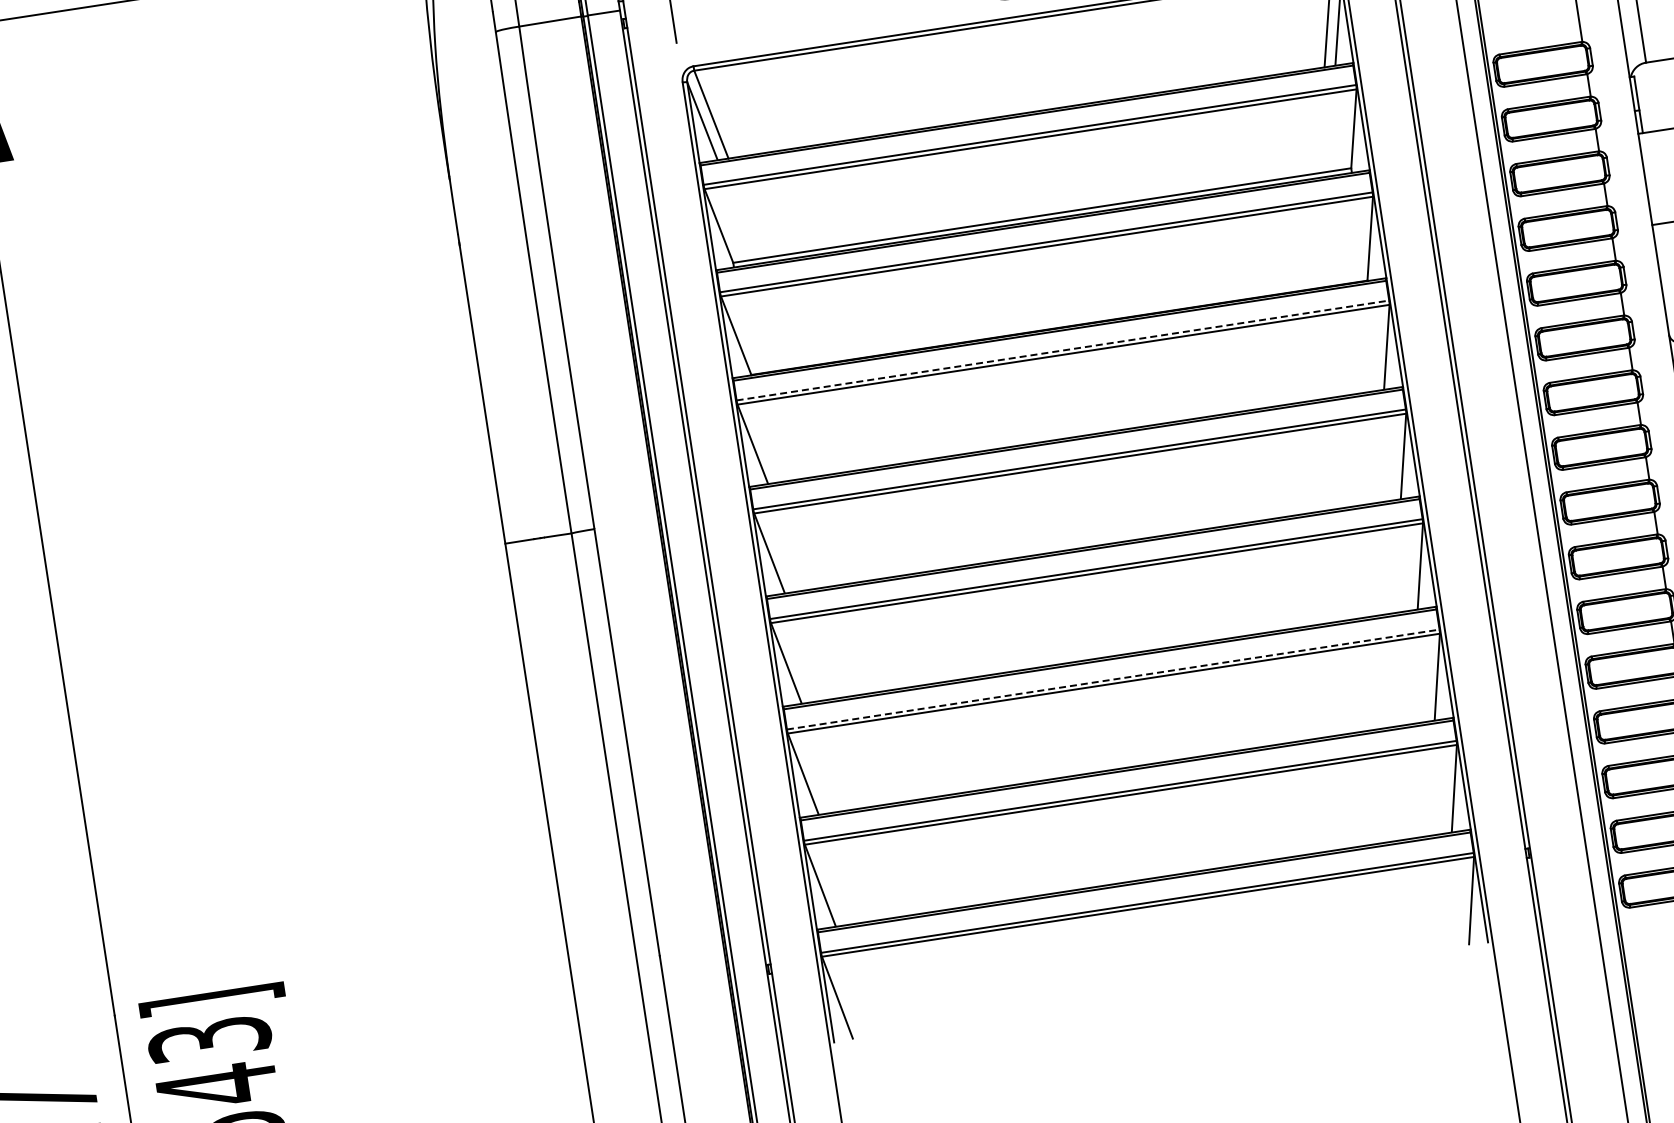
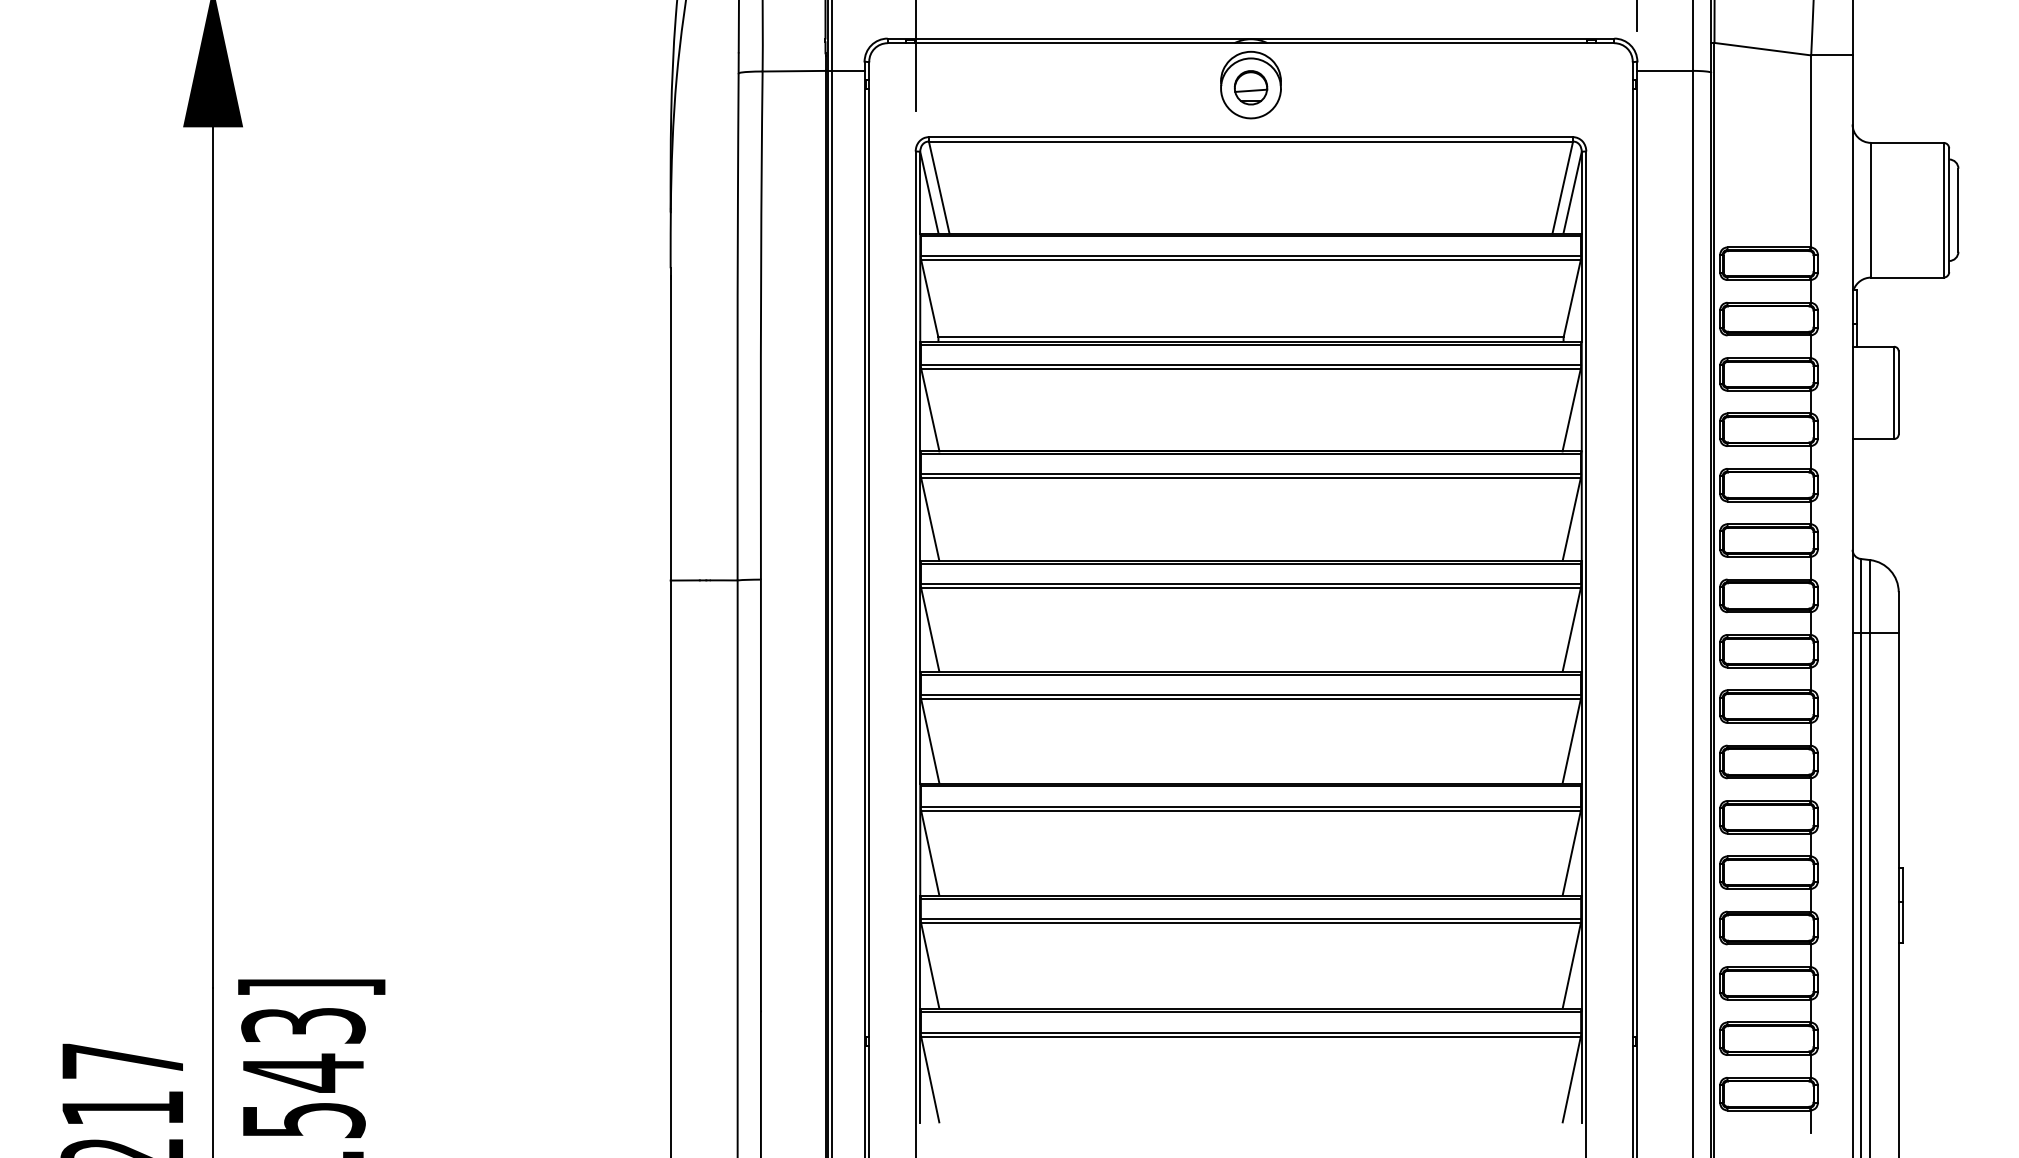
line: (1063, 350) -> (1251, 473), dashed -> solid
line: (1113, 679) -> (1251, 806), dashed -> solid

